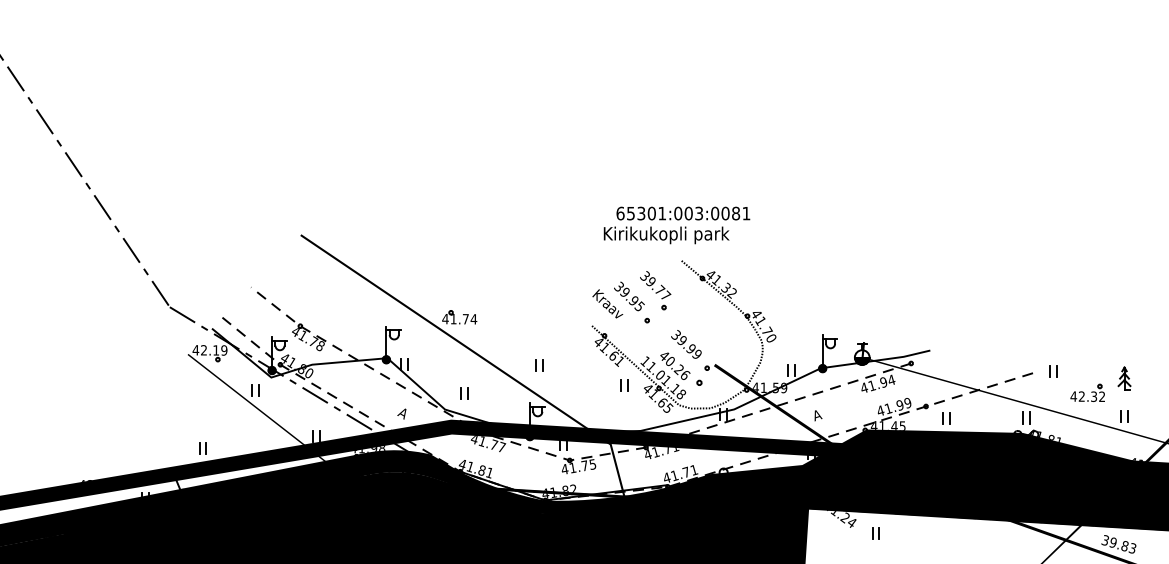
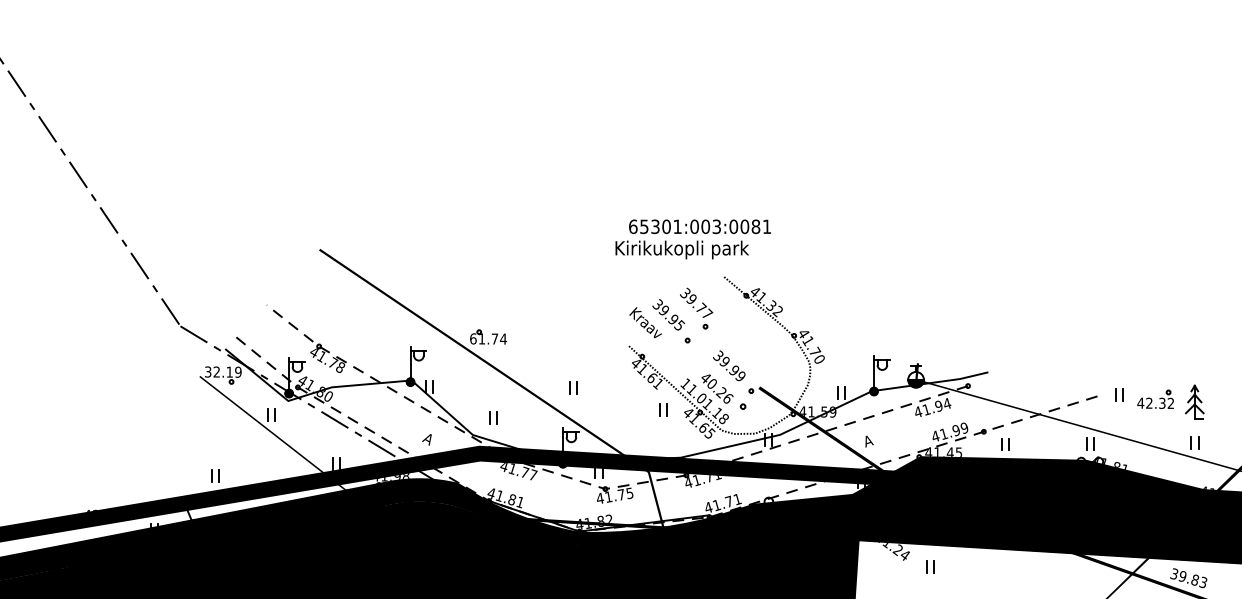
text: (676, 225) -> (692, 239), moved
text: (444, 318) -> (472, 338), 41.74 -> 61.74
text: (195, 349) -> (207, 371), 42.19 -> 32.19
part: (1124, 378) -> (1194, 401), size x1.4
part: (1087, 392) -> (1155, 398), moved

